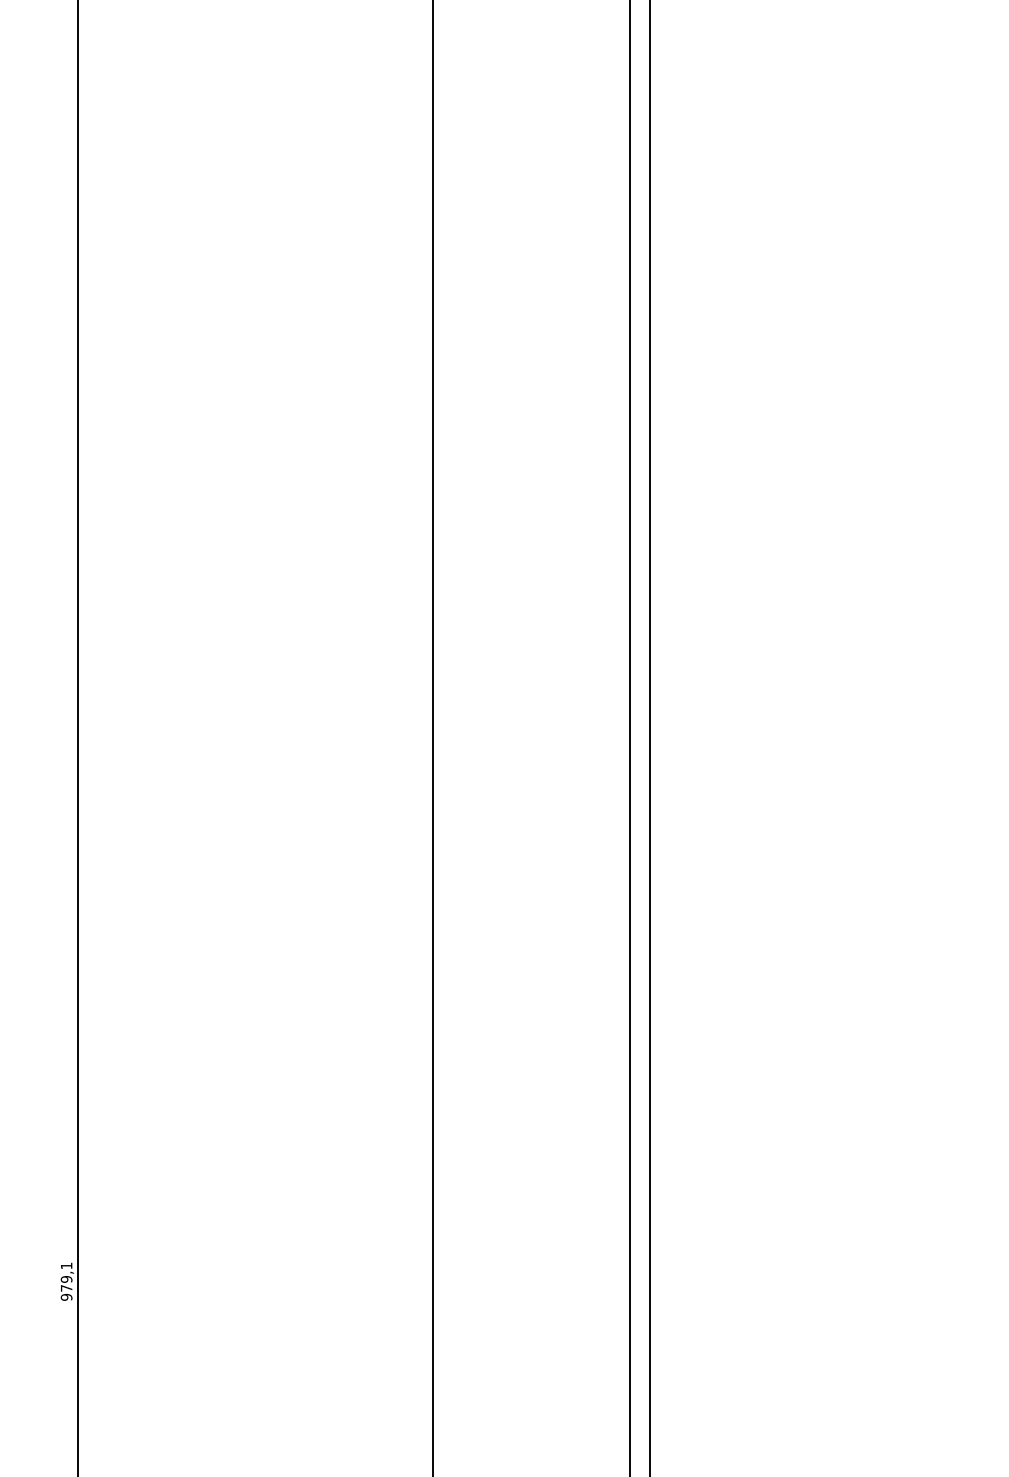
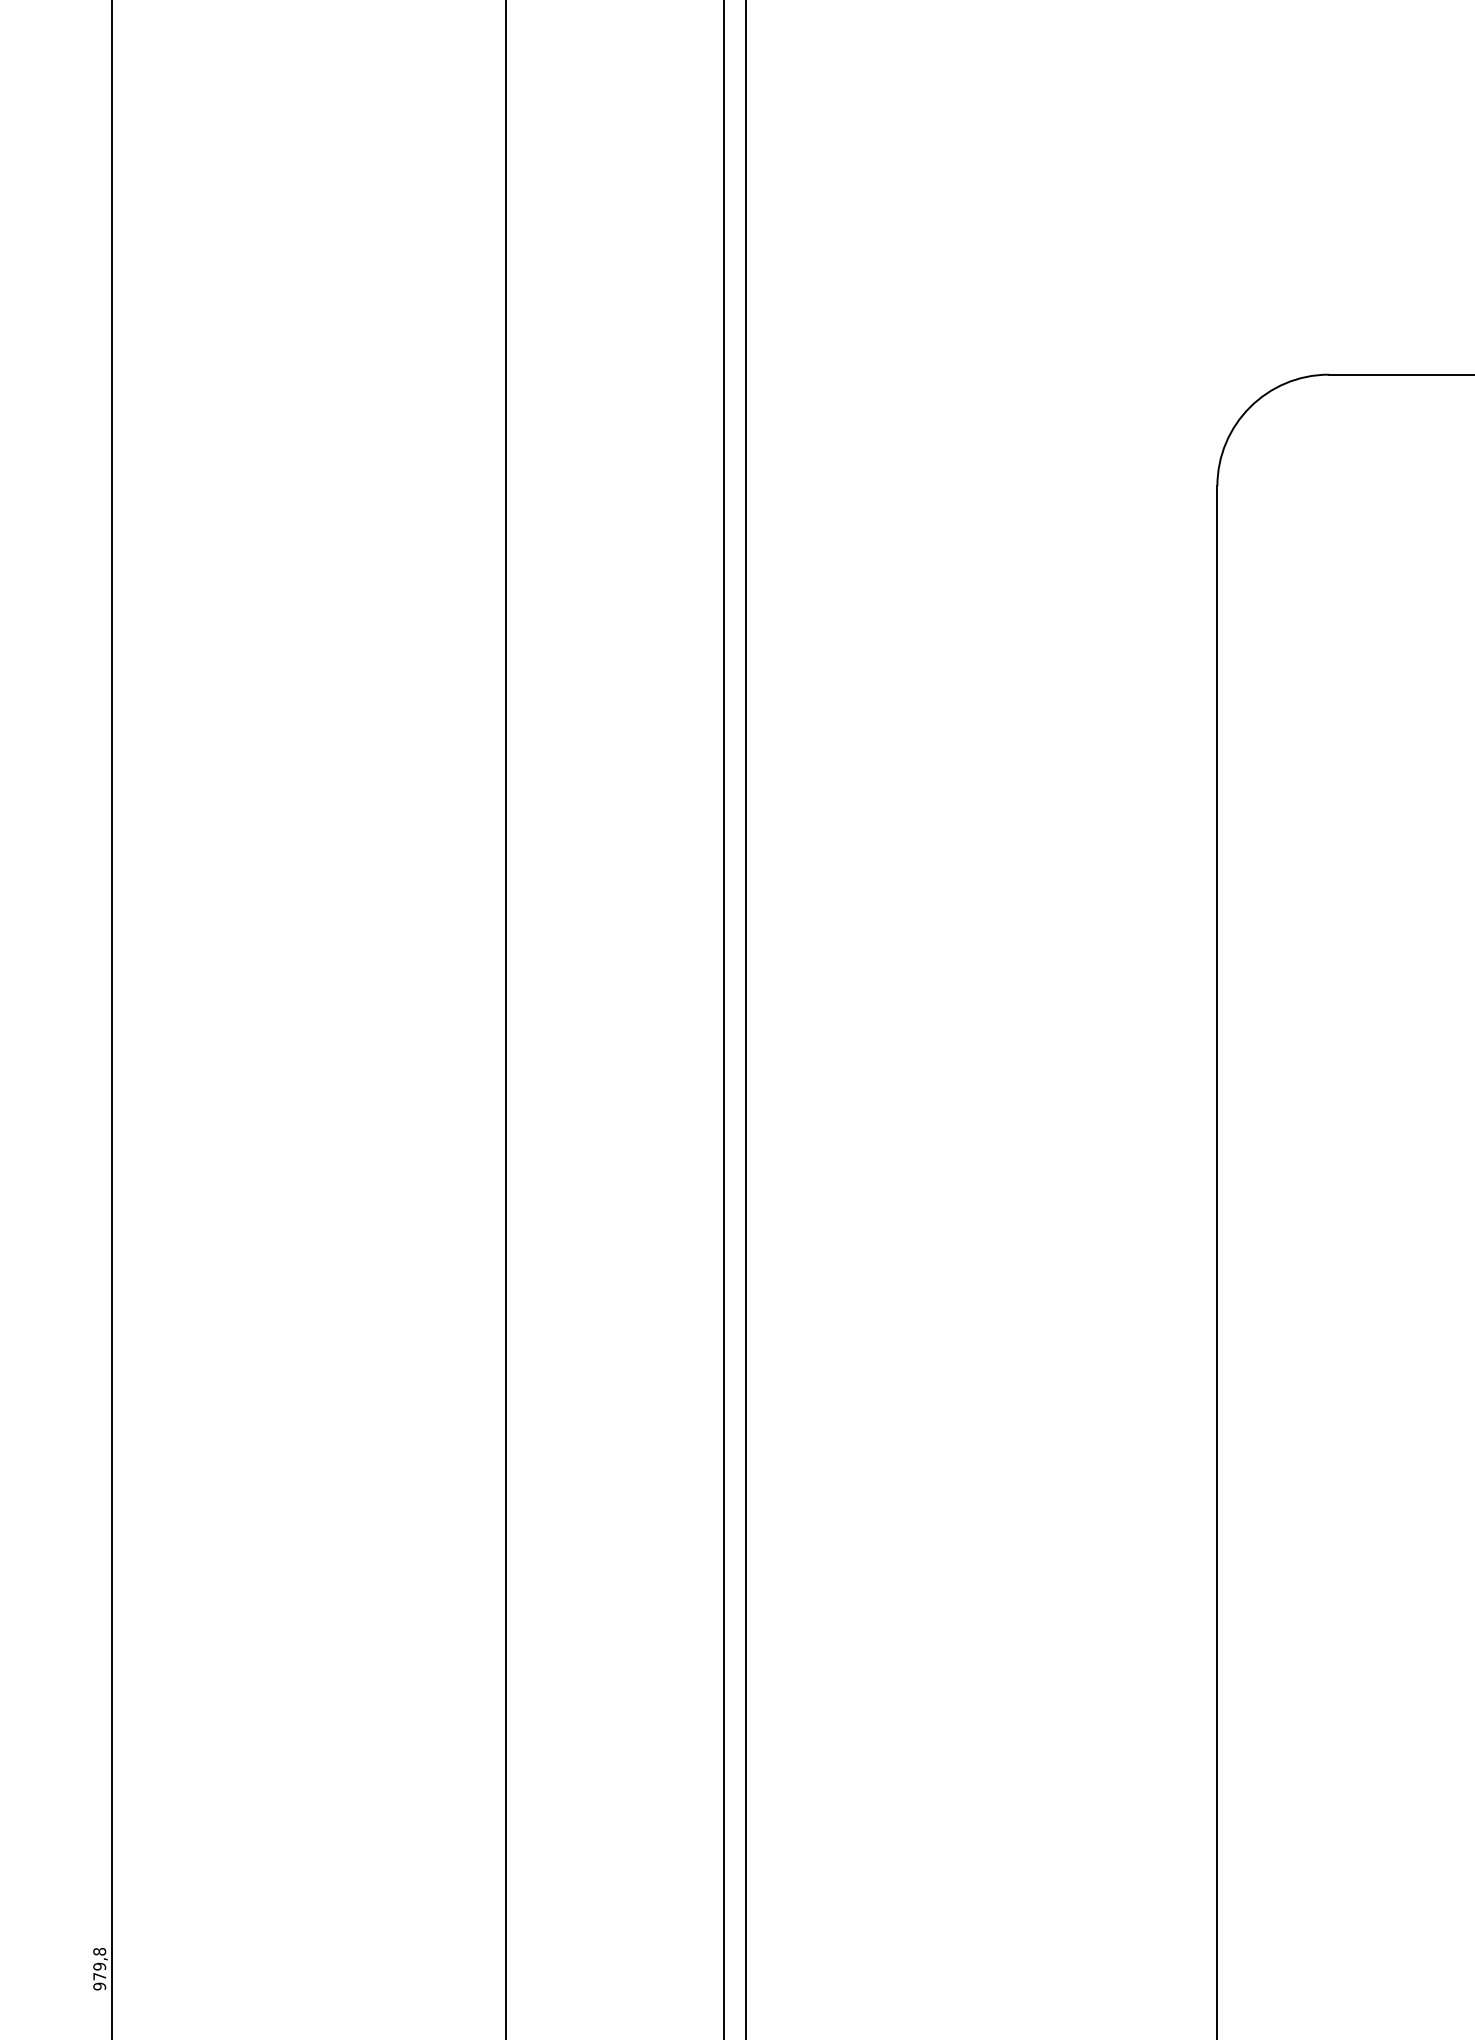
text: (66, 1265) -> (99, 1951), 979,1 -> 979,8

